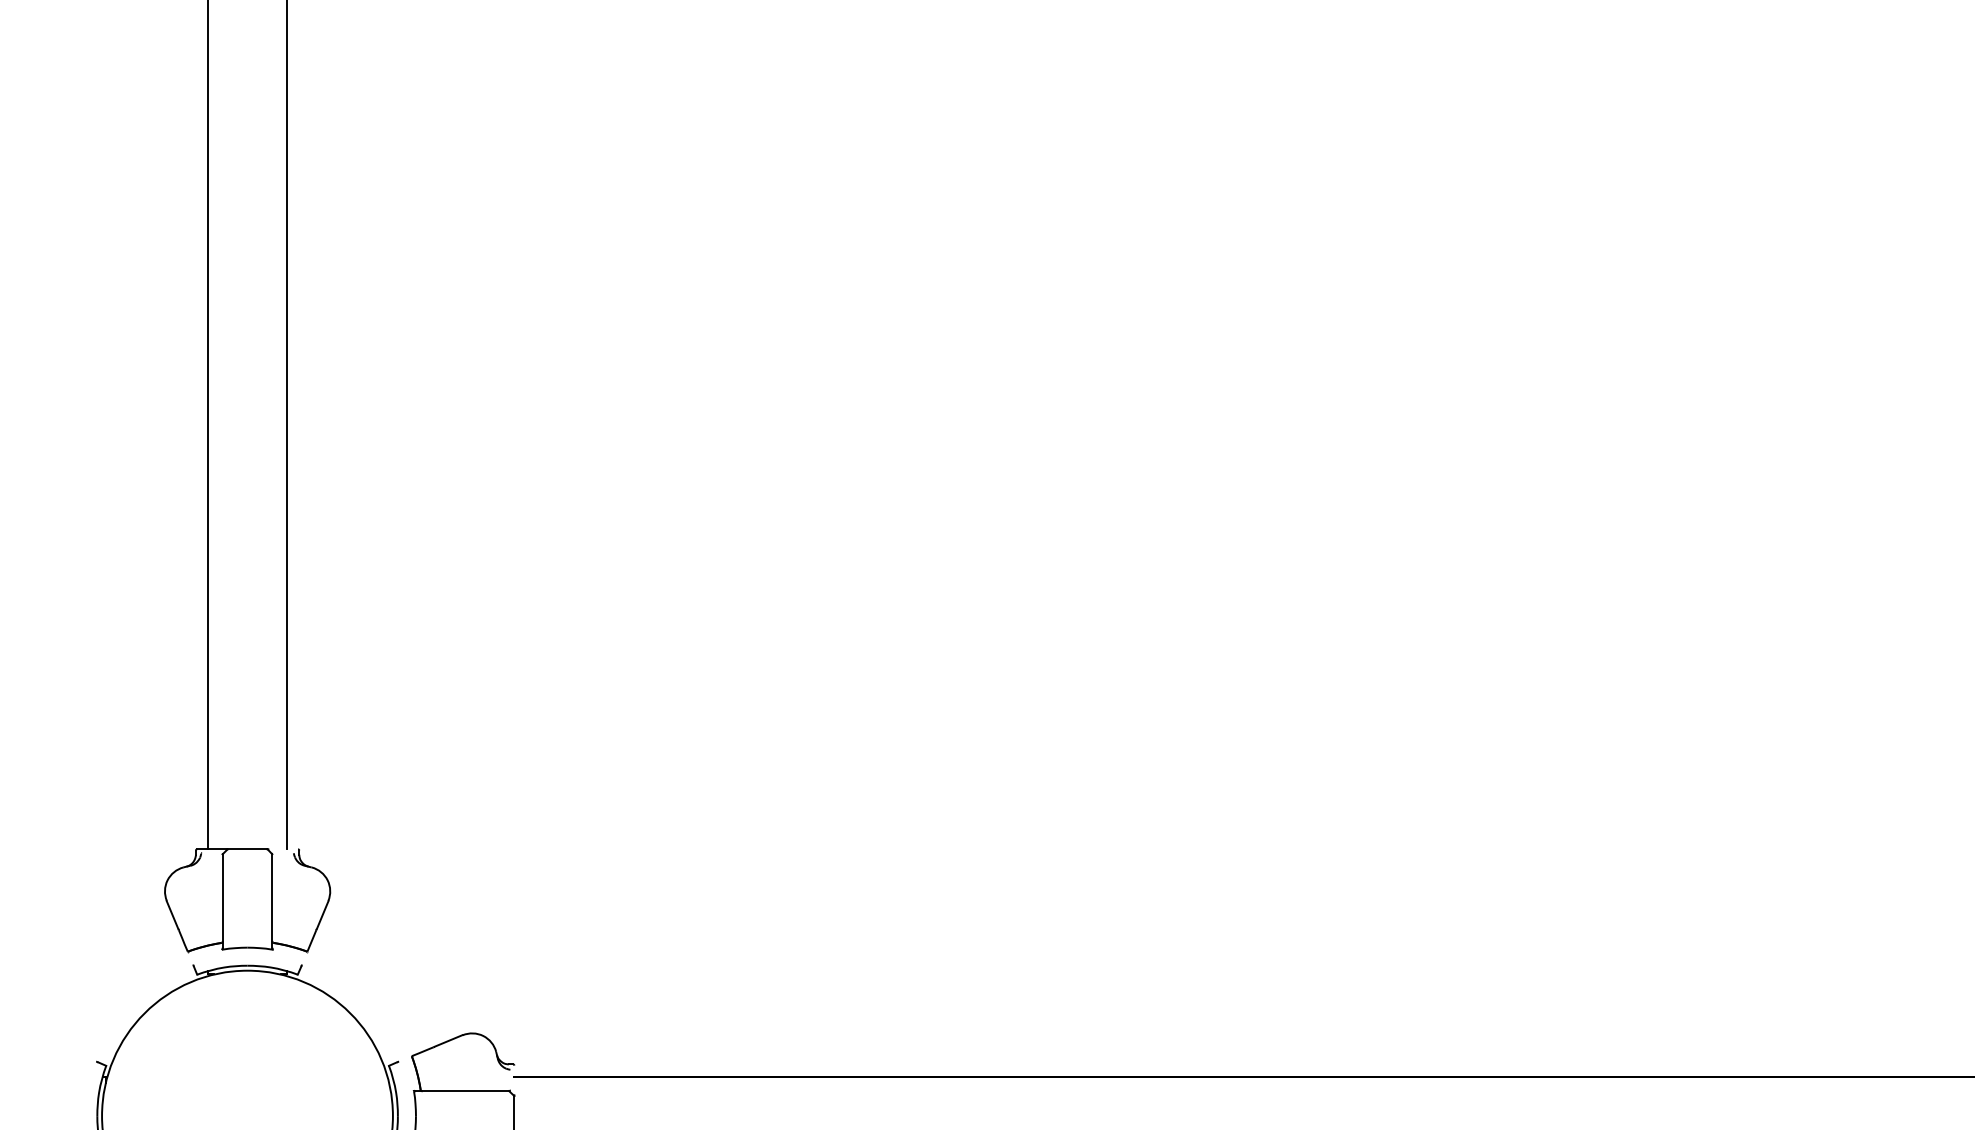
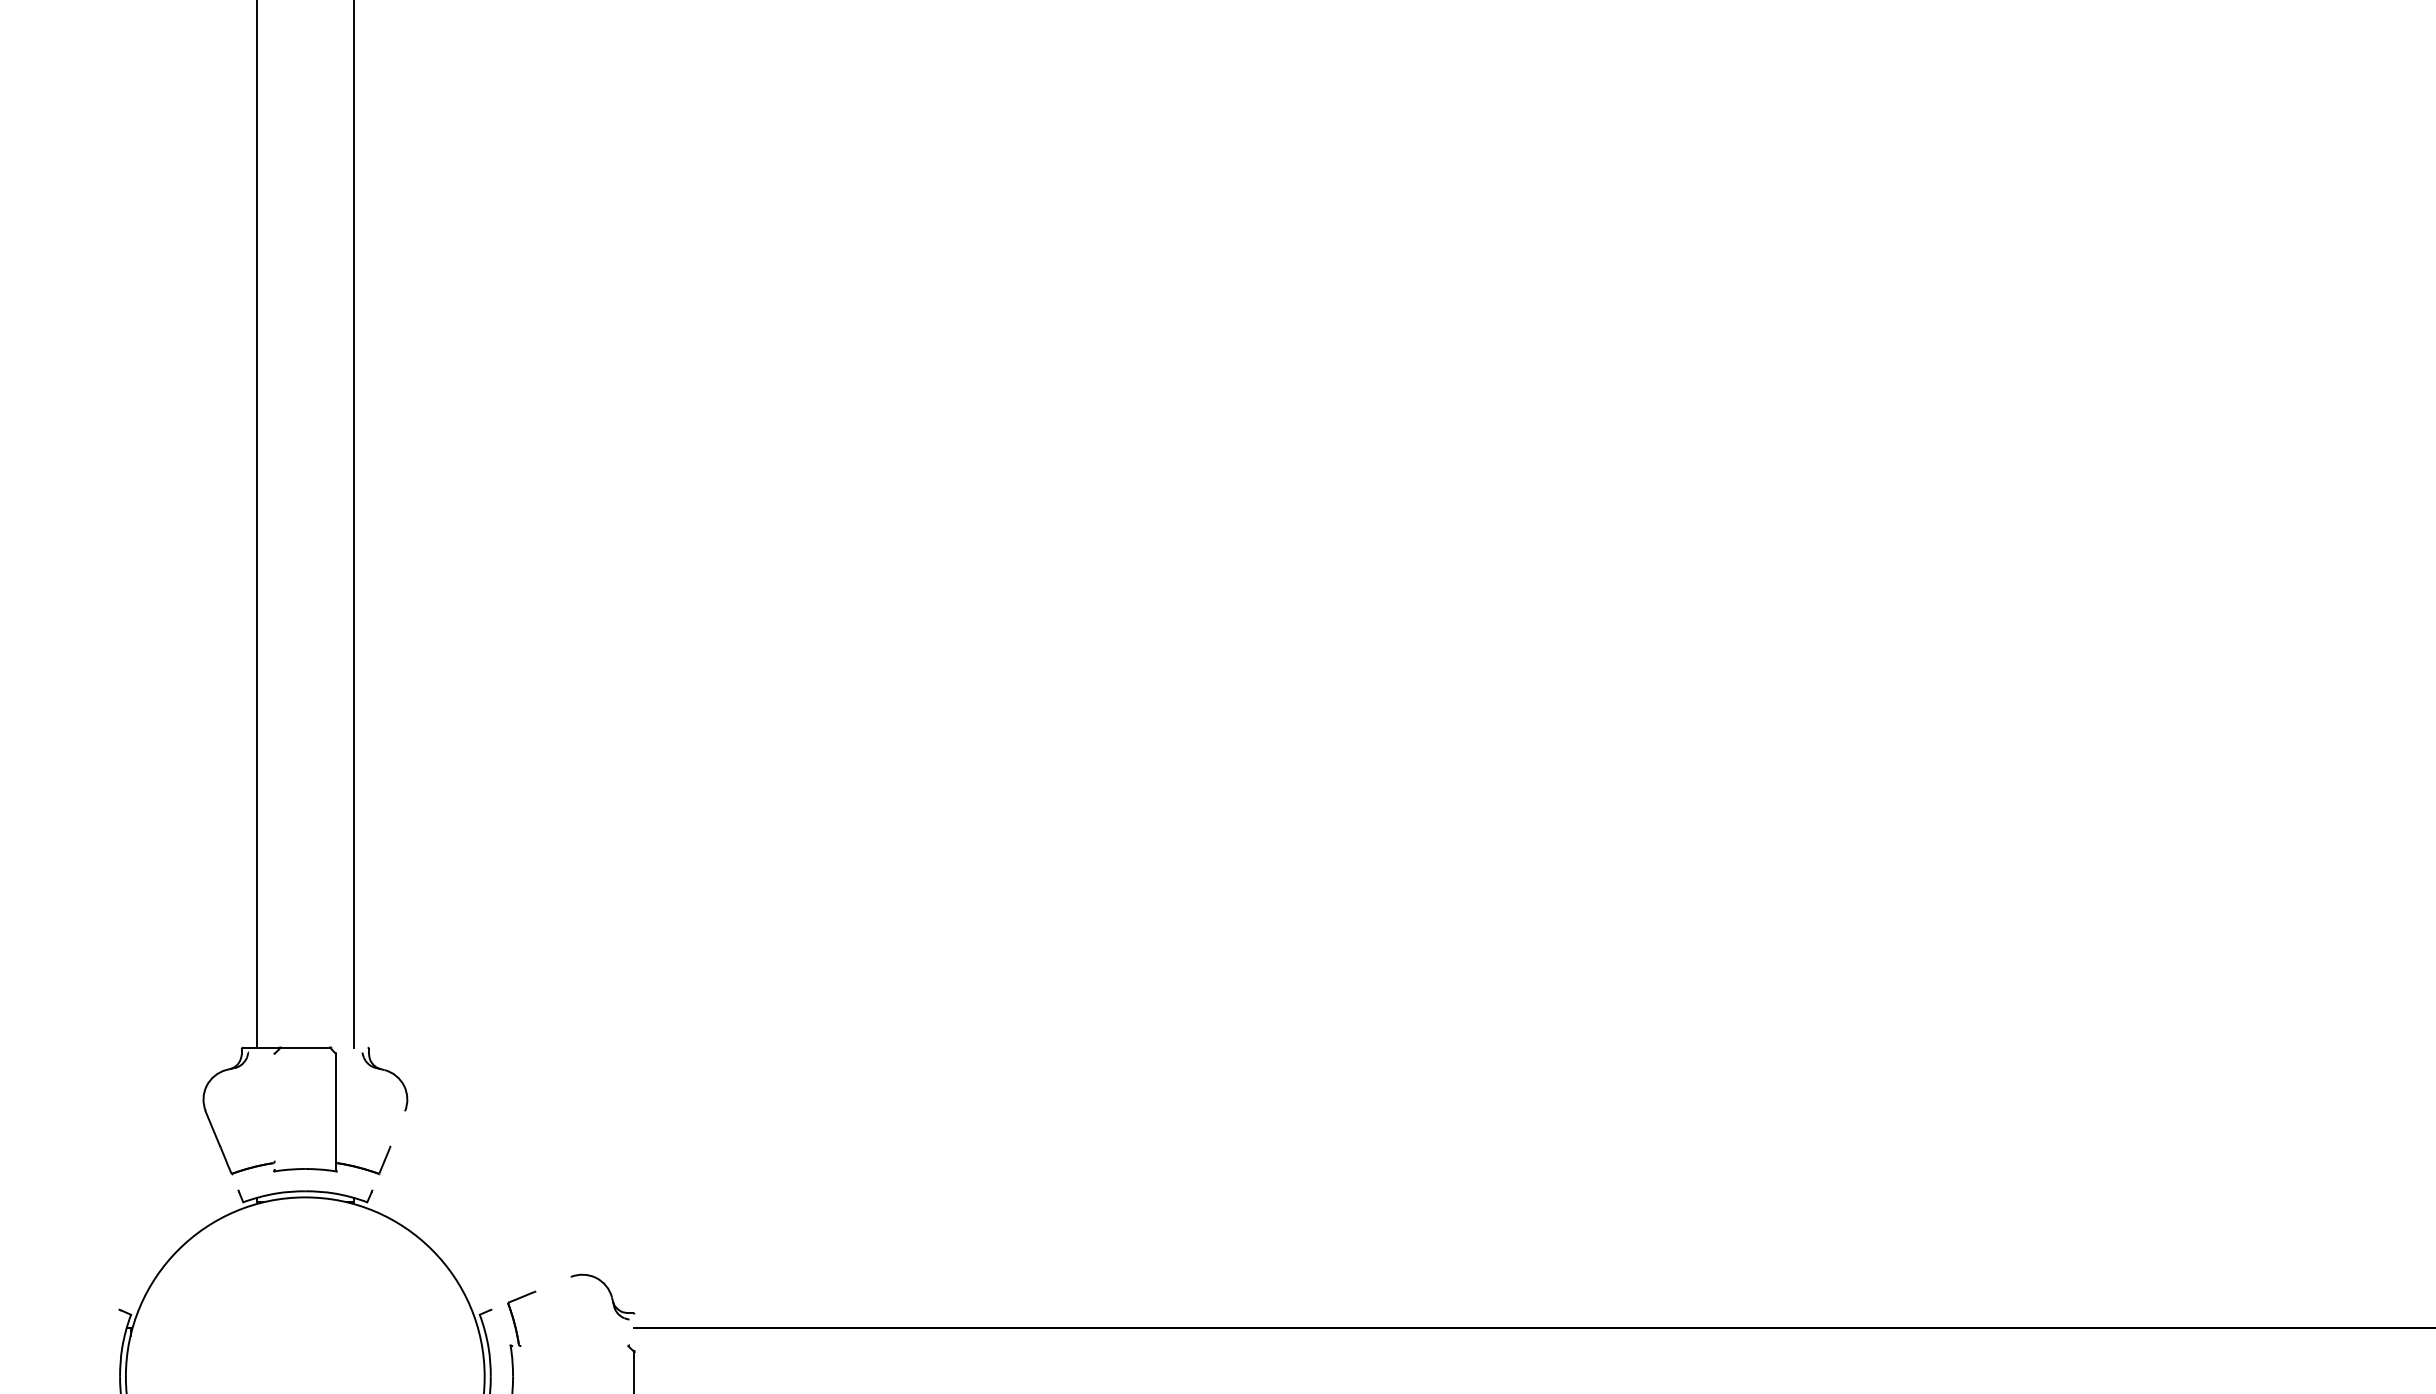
line: (222, 900) -> (274, 1110), removed
line: (322, 915) -> (397, 1129), removed
line: (448, 1040) -> (553, 1283), removed
line: (462, 1091) -> (570, 1346), removed

